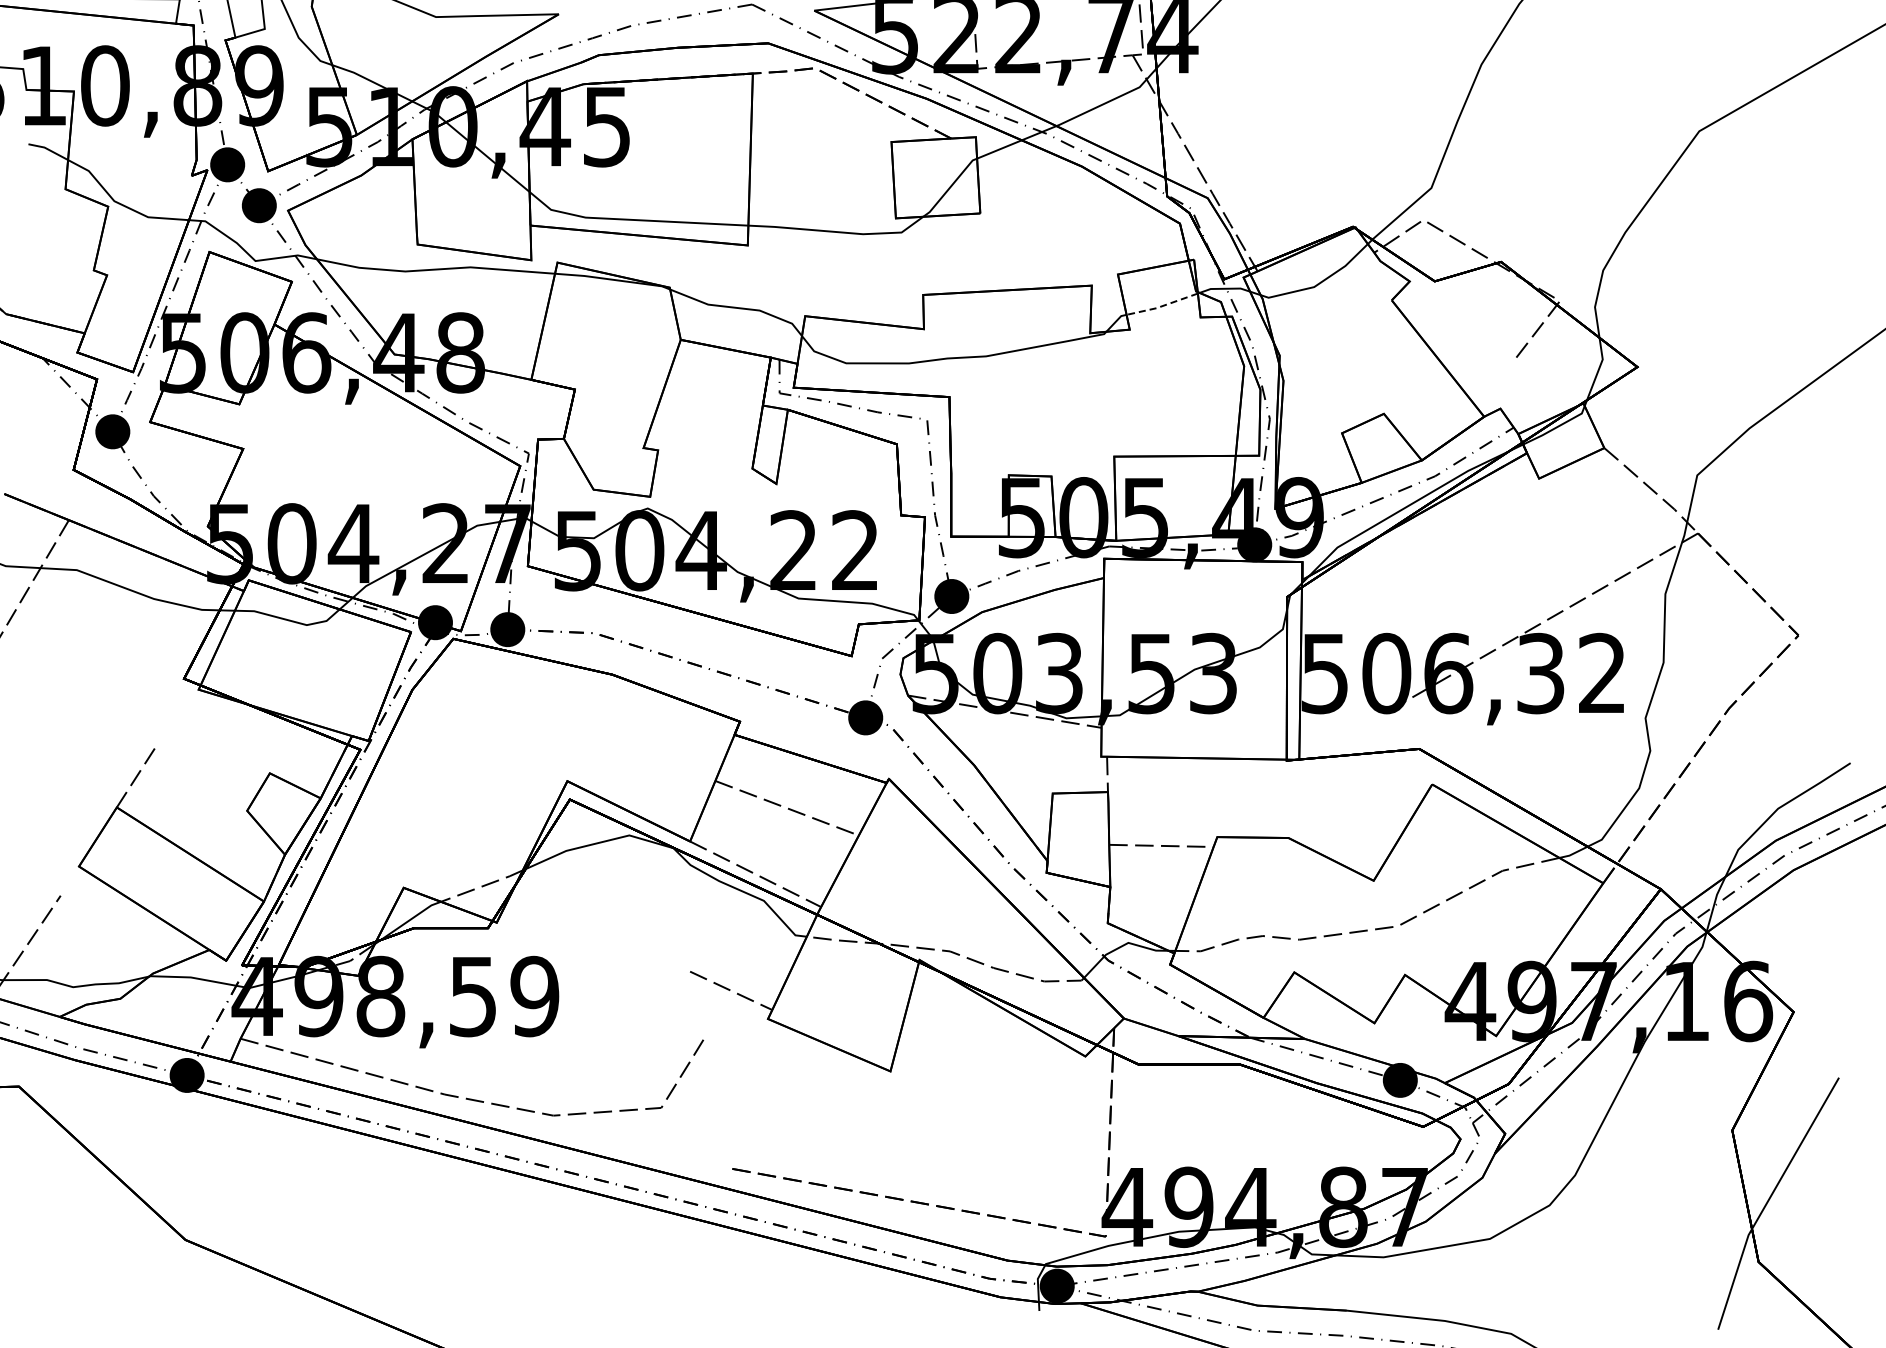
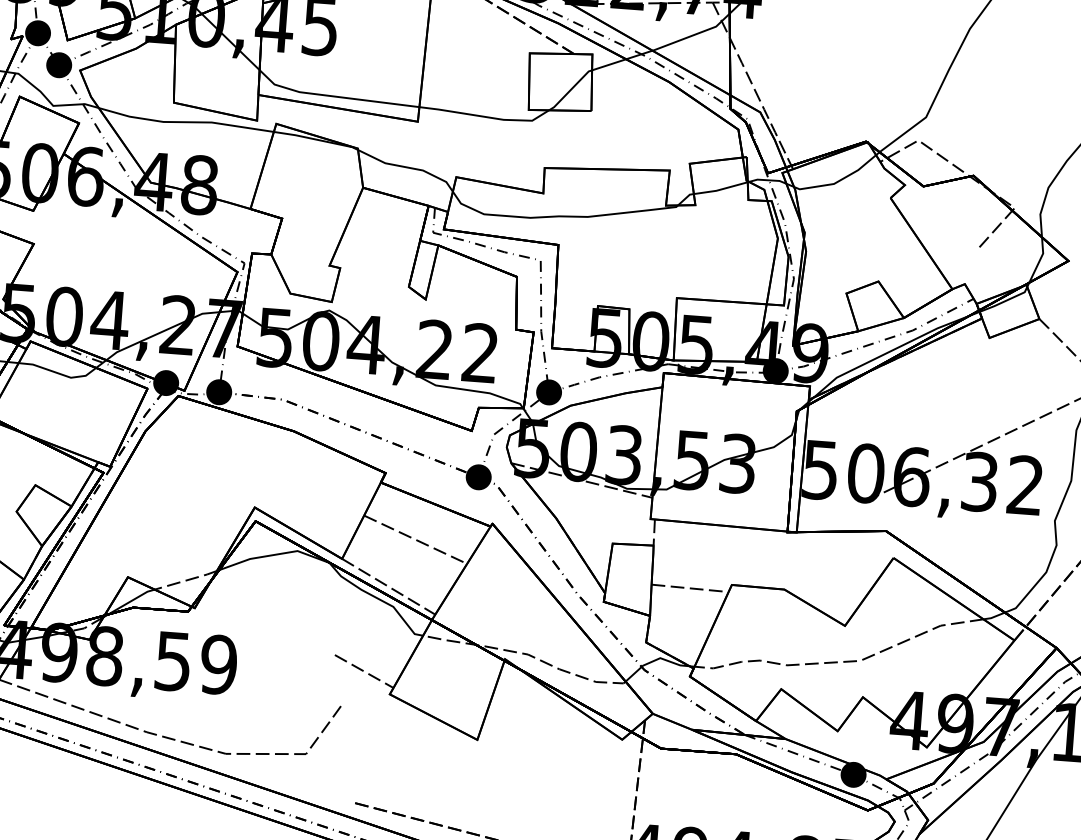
line: (1162, 306) -> (720, 189), dashed -> solid

